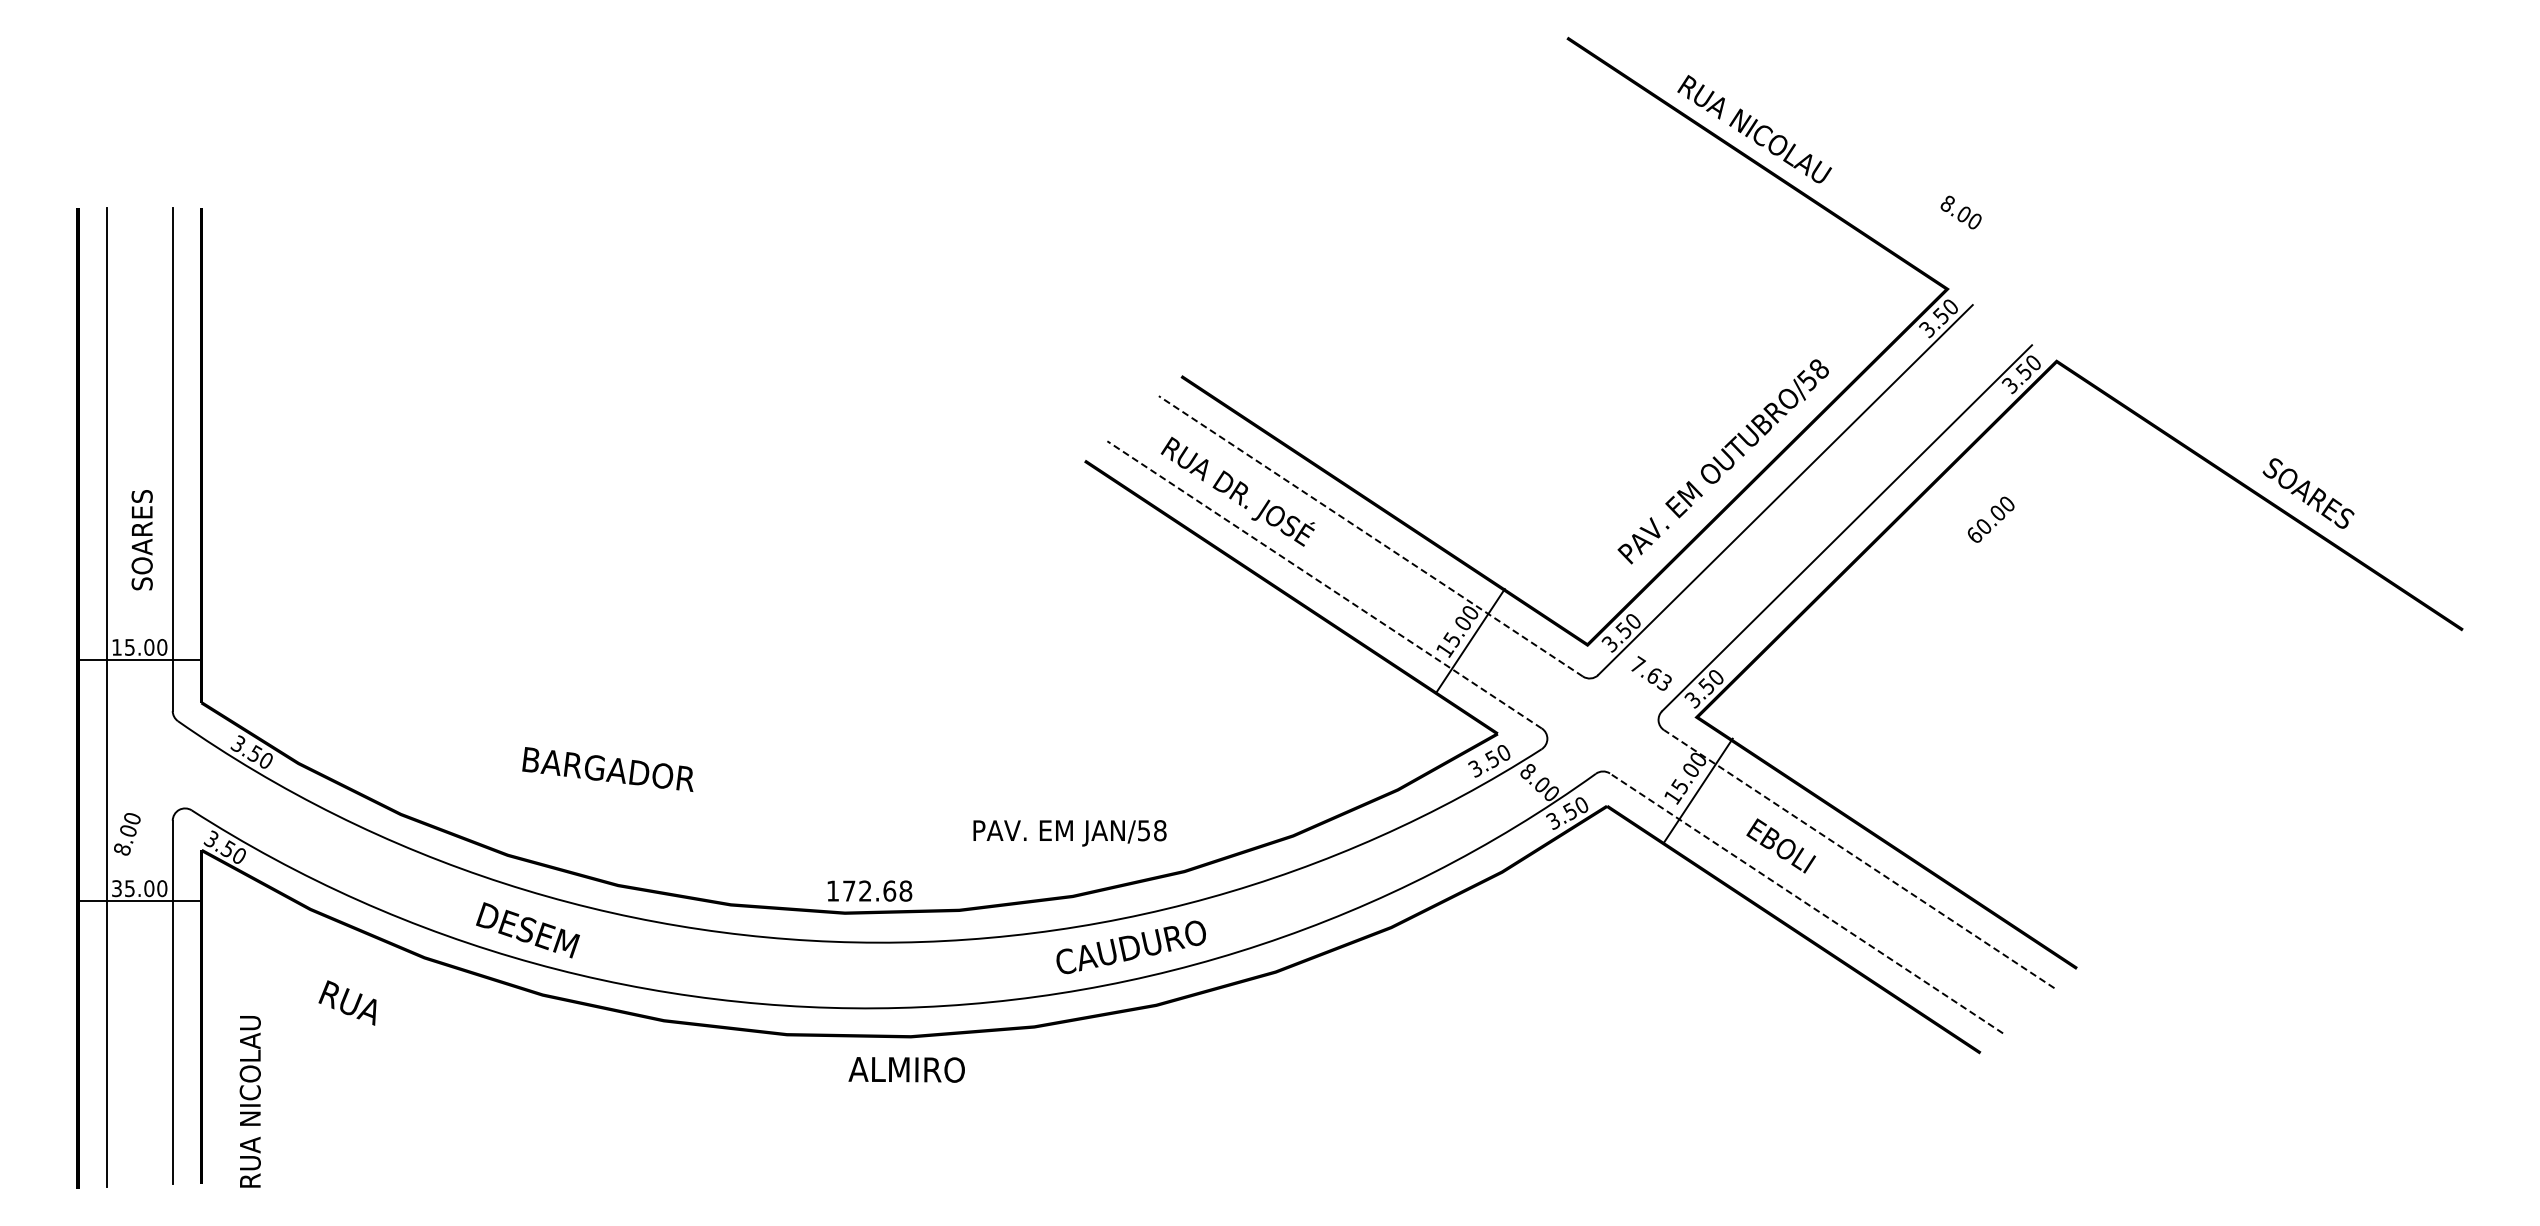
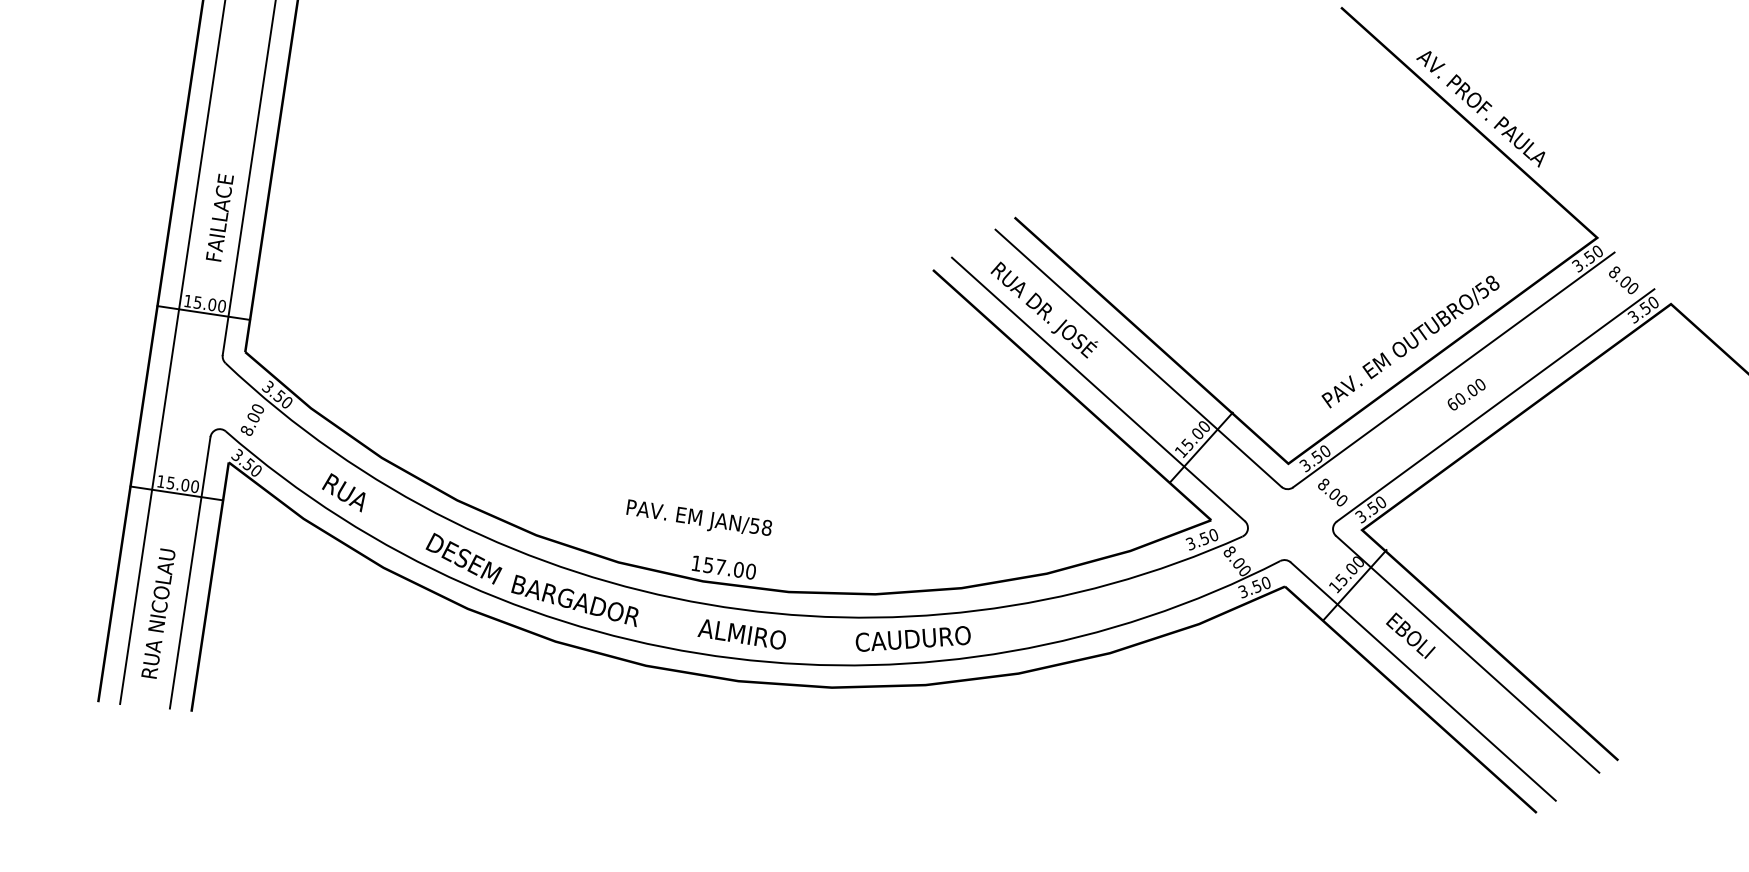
text: (1768, 141) -> (1480, 107), RUA NICOLAU -> AV. PROF. PAULA
text: (1960, 212) -> (1623, 280), moved
text: (1991, 519) -> (1466, 394), moved
text: (141, 532) -> (219, 217), SOARES -> FAILLACE
line: (1370, 536) -> (1138, 358), dashed -> solid
line: (1324, 584) -> (1098, 389), dashed -> solid
text: (1650, 673) -> (1332, 492), 7.63 -> 8.00
text: (607, 769) -> (575, 600), moved
text: (1069, 833) -> (698, 519), moved
text: (127, 834) -> (252, 420), moved
line: (1859, 859) -> (1467, 654), dashed -> solid
text: (116, 888) -> (160, 481), 35.00 -> 15.00
text: (877, 890) -> (729, 568), 172.68 -> 157.00
line: (1806, 903) -> (1423, 681), dashed -> solid
text: (347, 1002) -> (343, 491), moved
text: (906, 1069) -> (742, 634), moved
text: (249, 1101) -> (157, 613), moved

